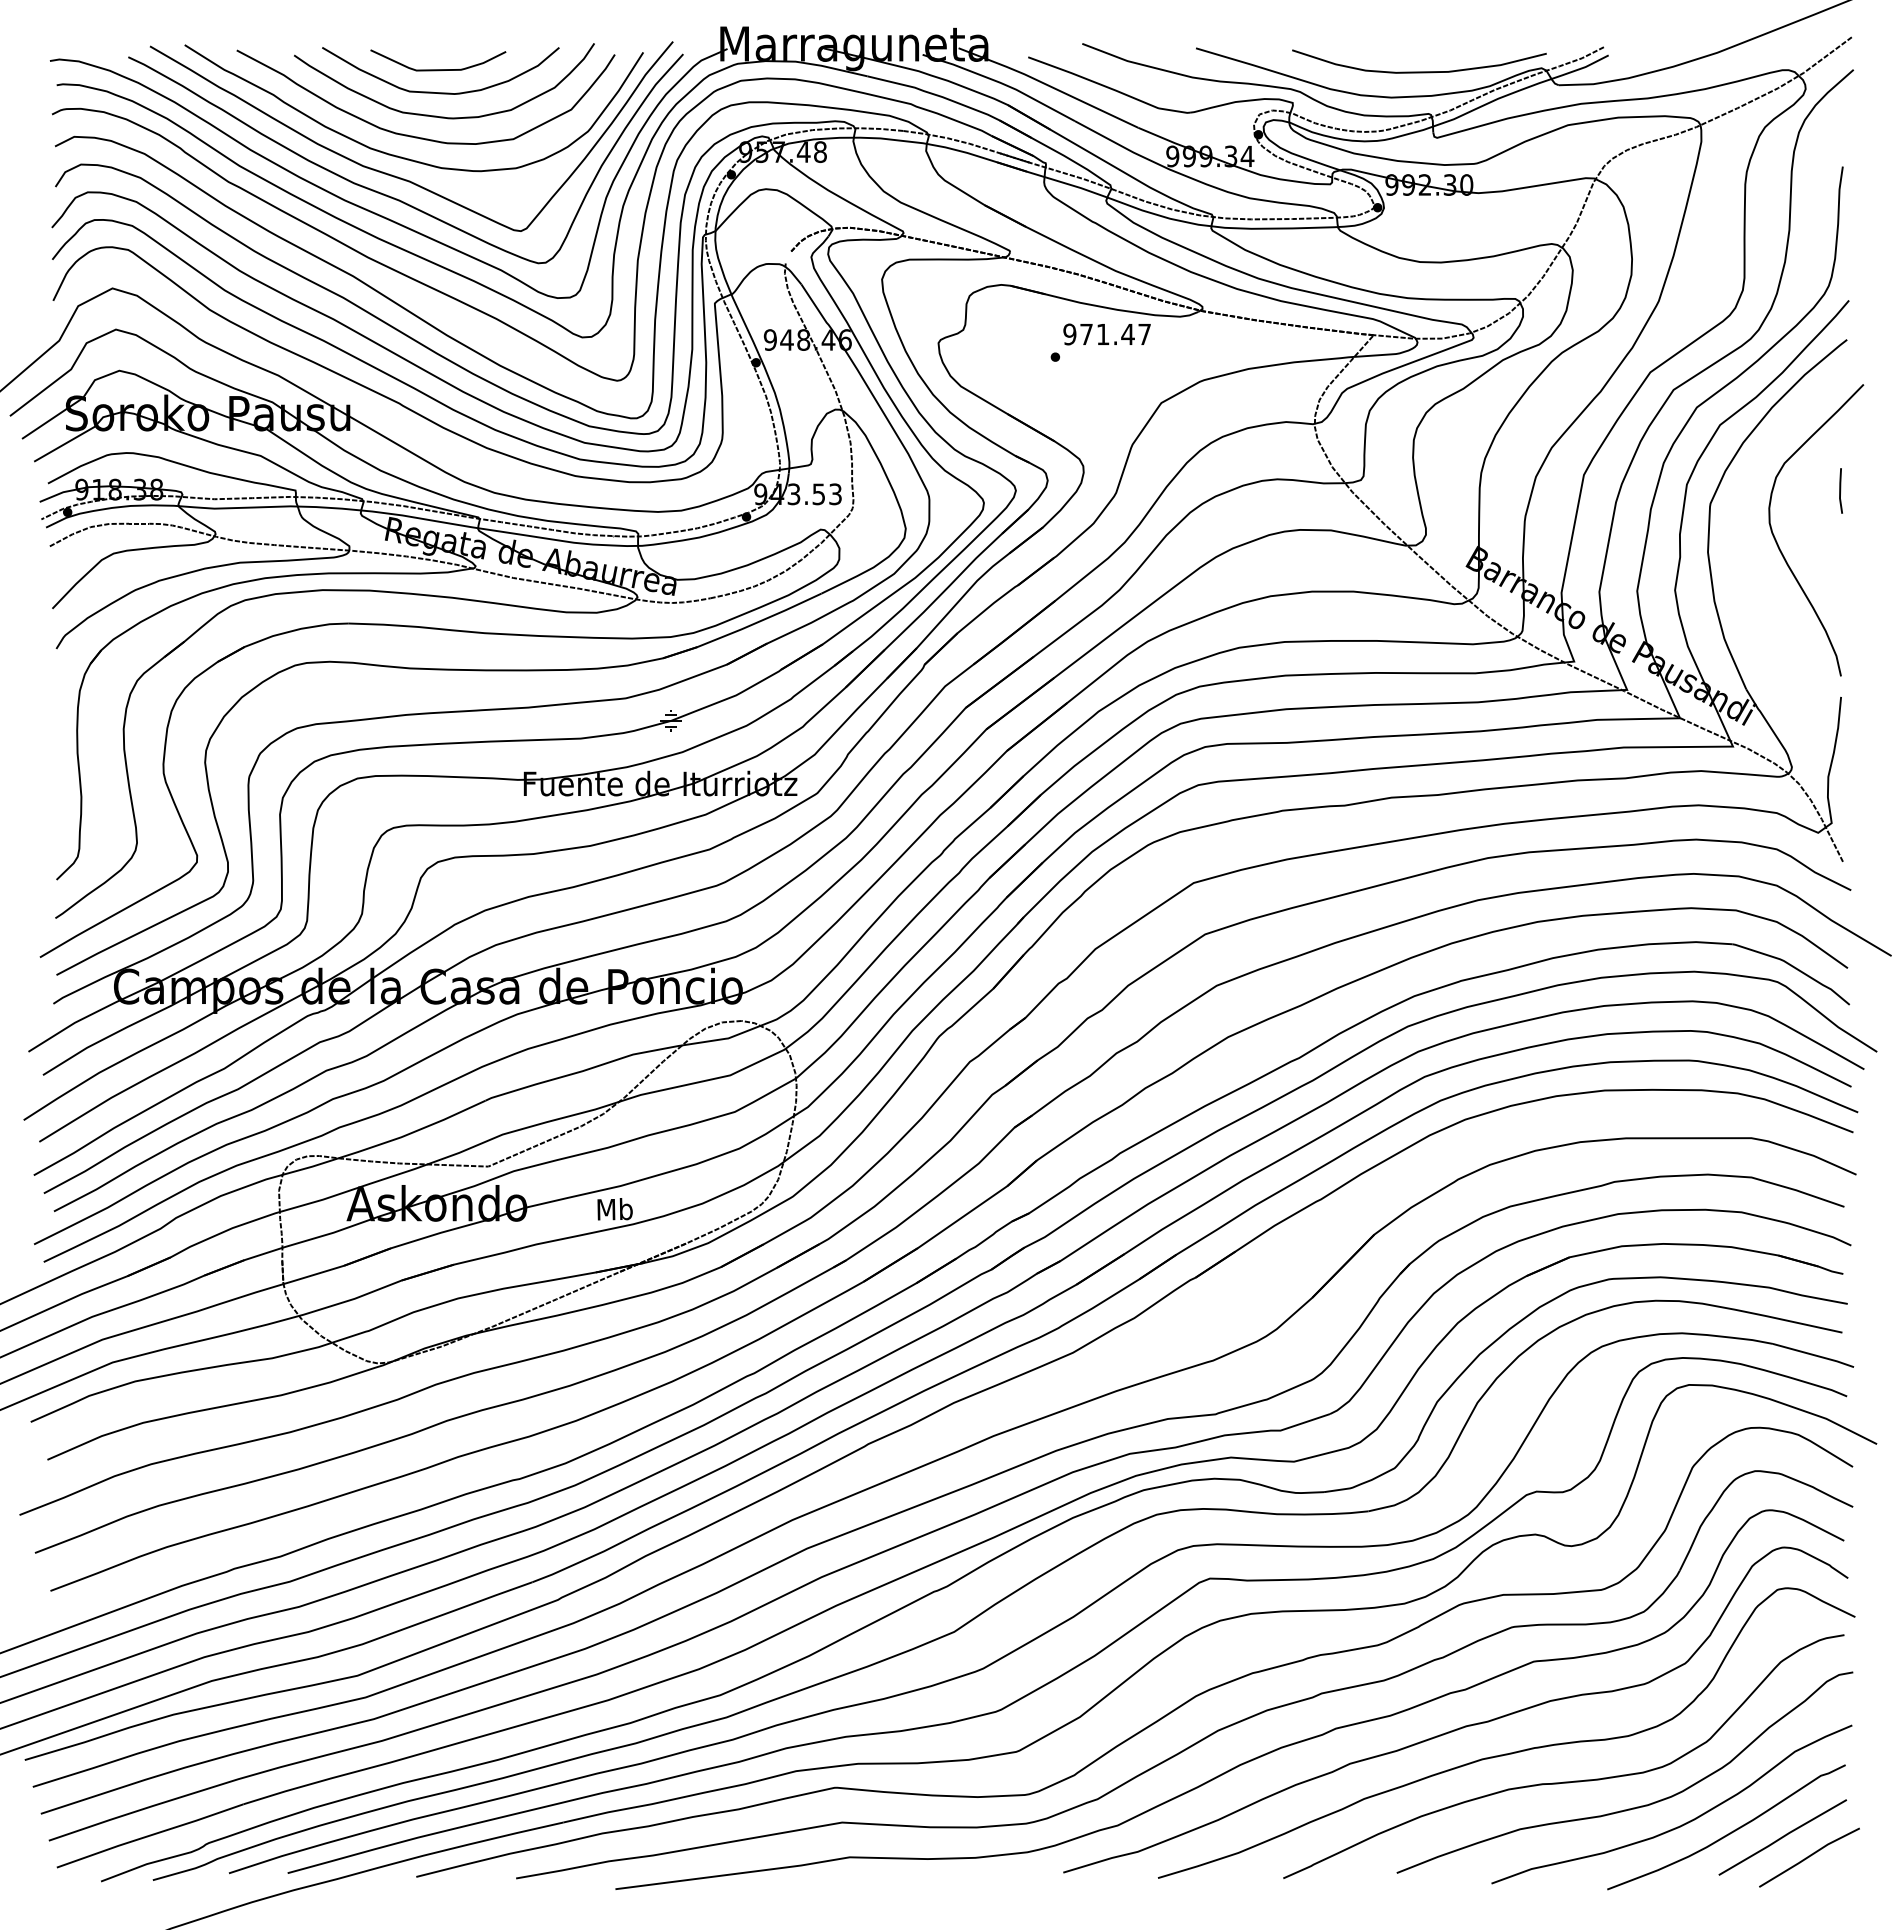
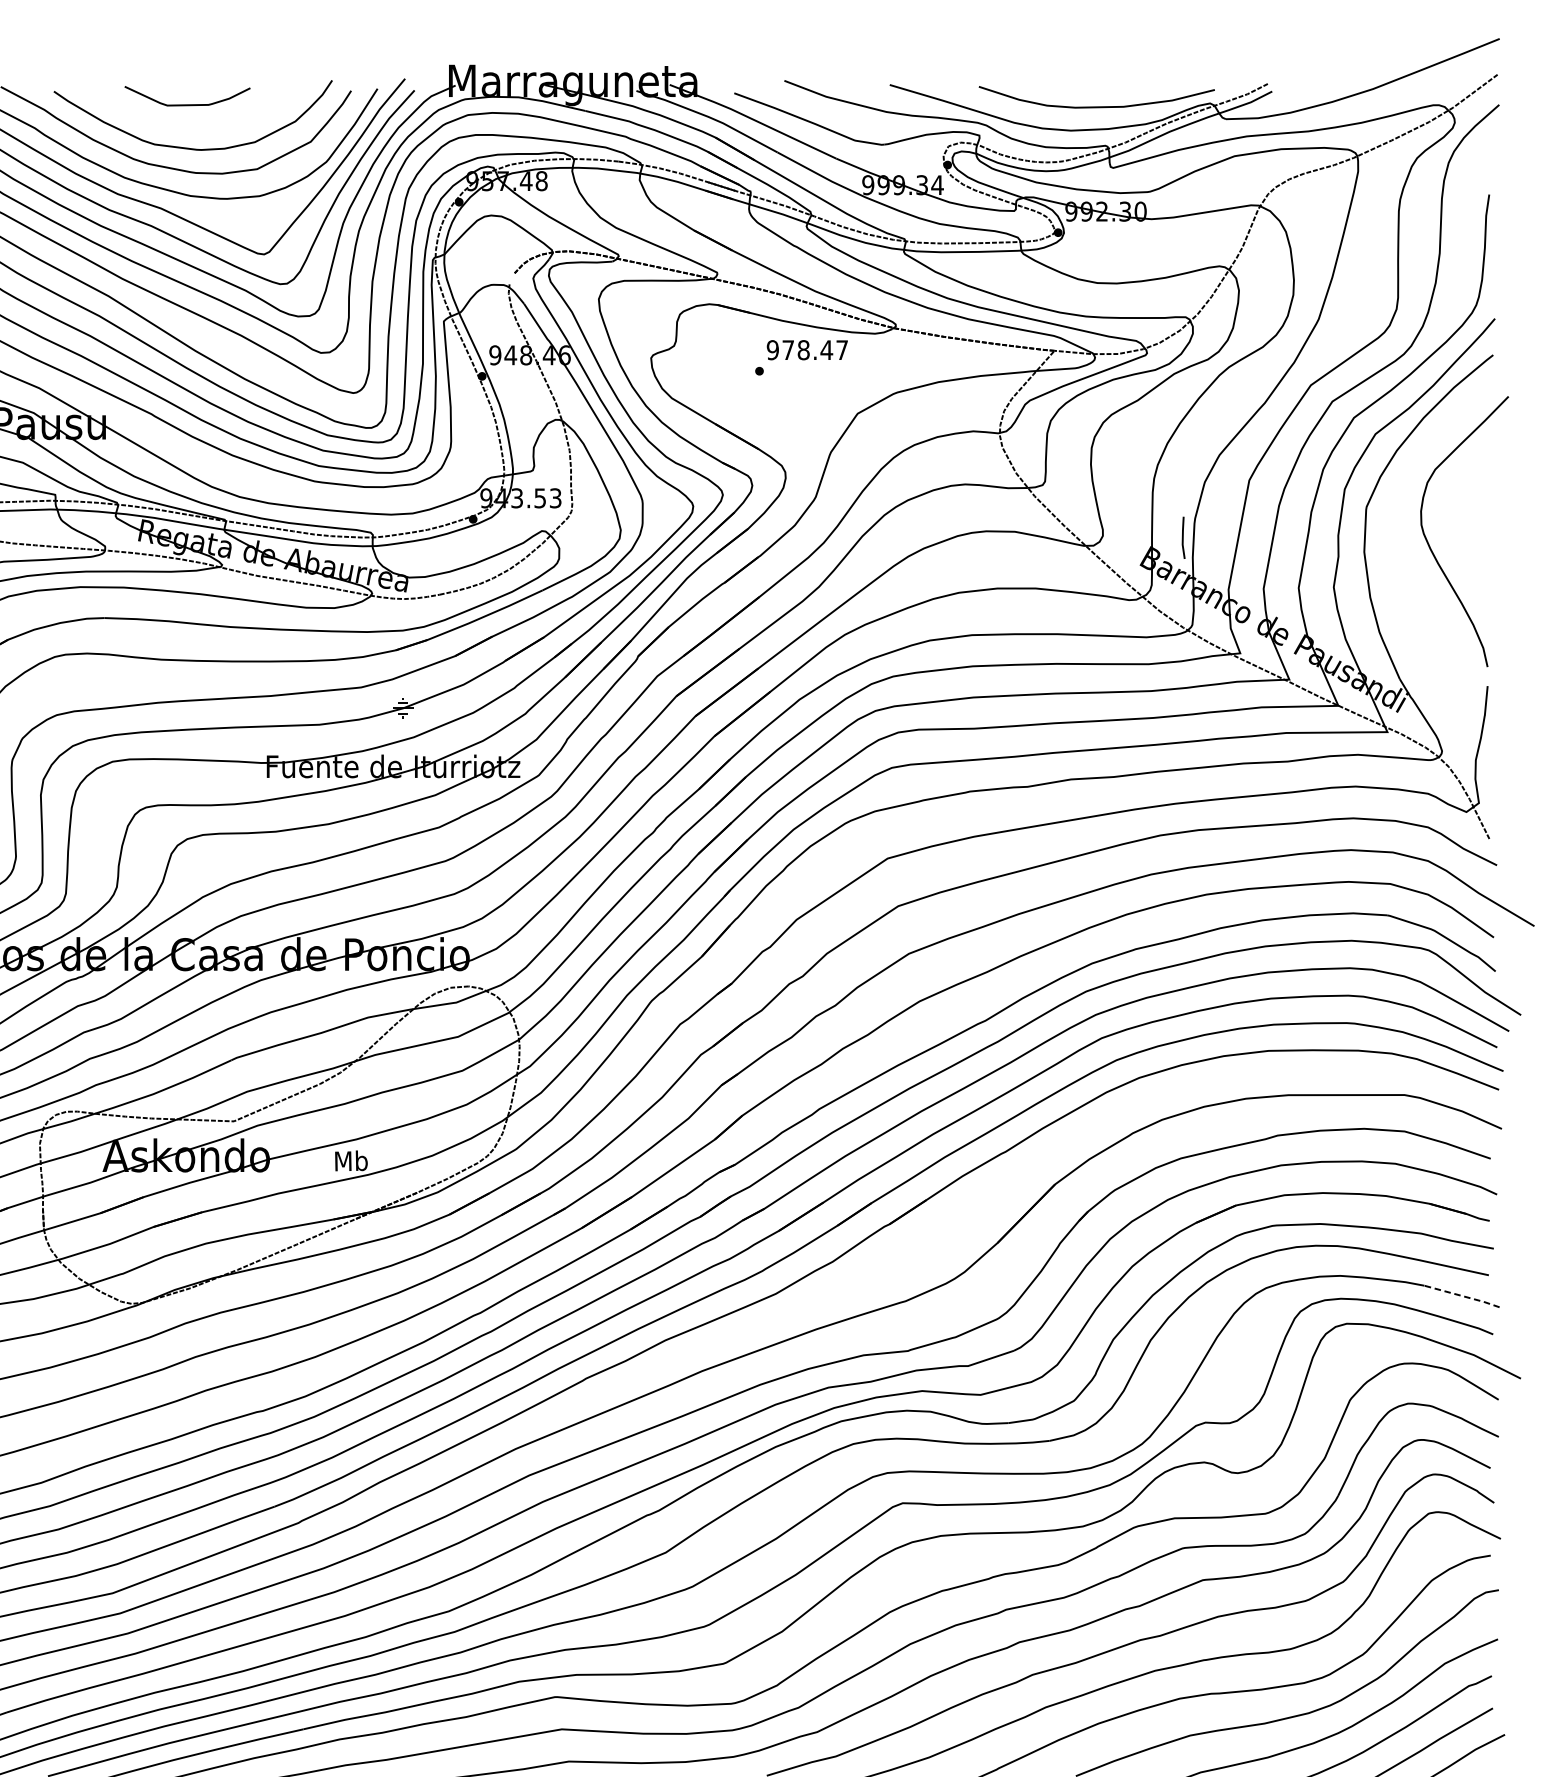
curve: (440, 92) -> (189, 125), removed
text: (1102, 334) -> (803, 350), 971.47 -> 978.47
line: (1840, 490) -> (1183, 537), moved
line: (1813, 1354) -> (1462, 1295), solid -> dashed

